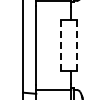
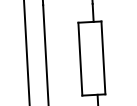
line: (60, 45) -> (80, 59), dashed -> solid
line: (76, 45) -> (102, 58), dashed -> solid

